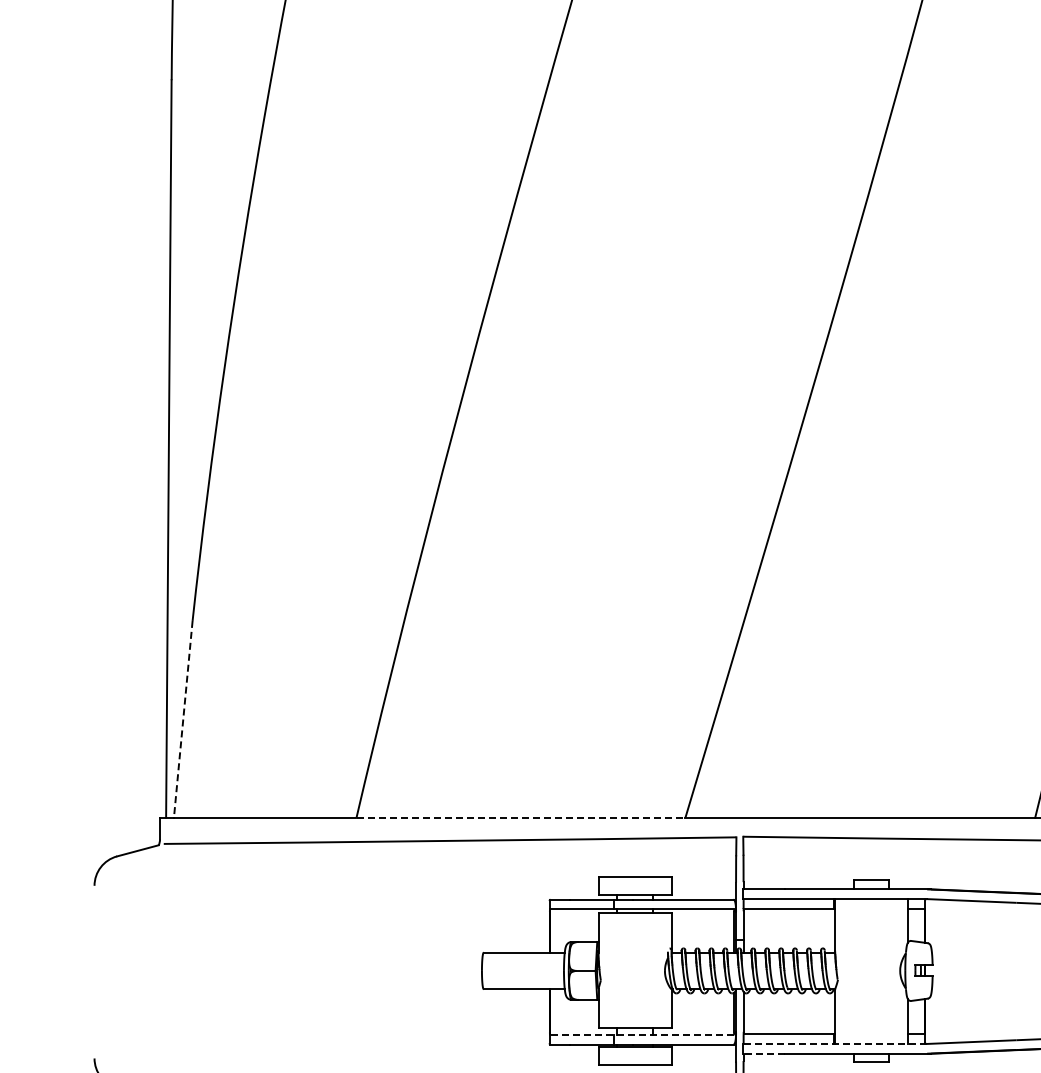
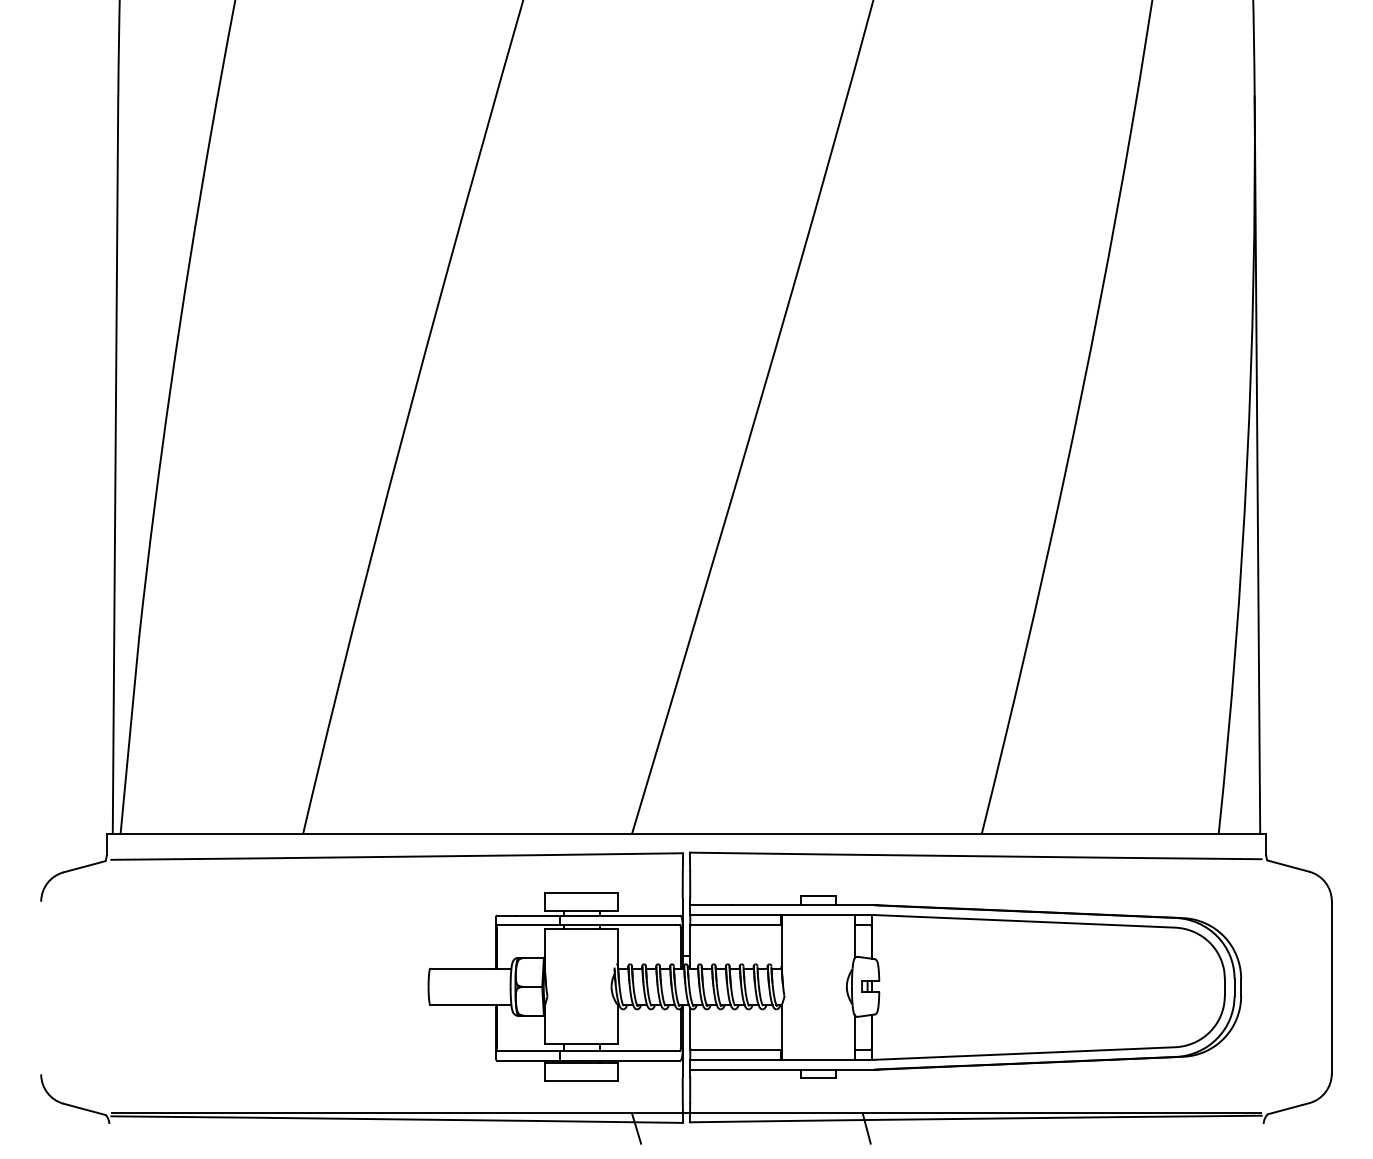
line: (182, 719) -> (129, 735), dashed -> solid
line: (521, 817) -> (468, 833), dashed -> solid
line: (641, 1034) -> (588, 1050), dashed -> solid
line: (834, 1043) -> (781, 1059), dashed -> solid
line: (763, 1053) -> (710, 1069), dashed -> solid

